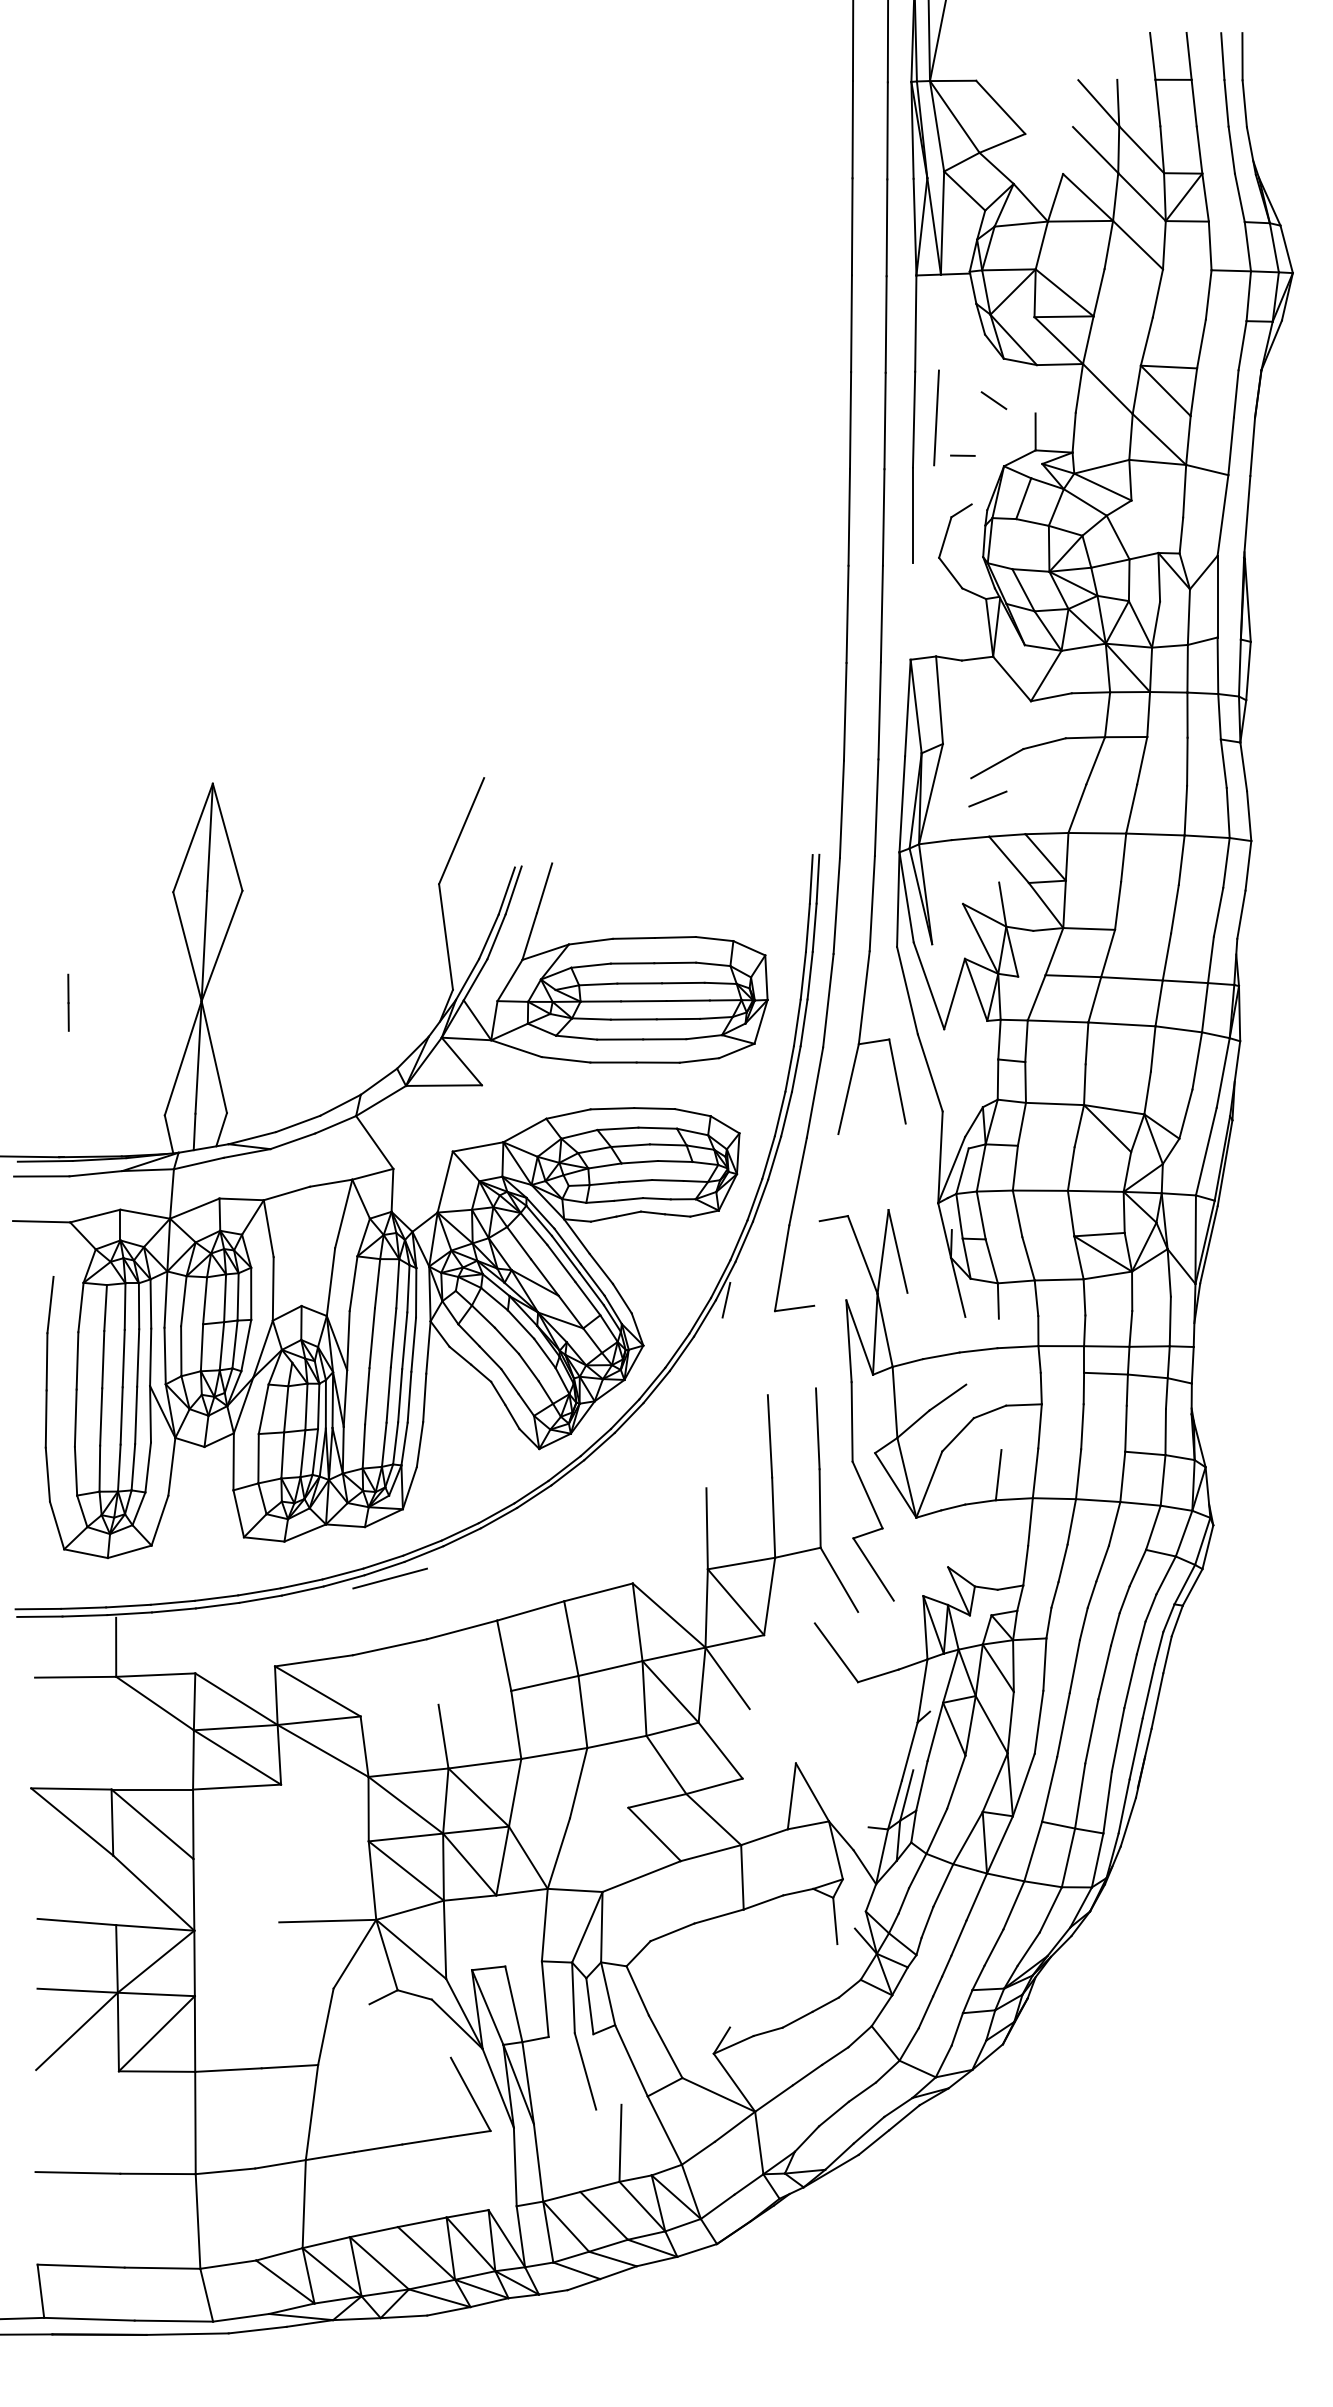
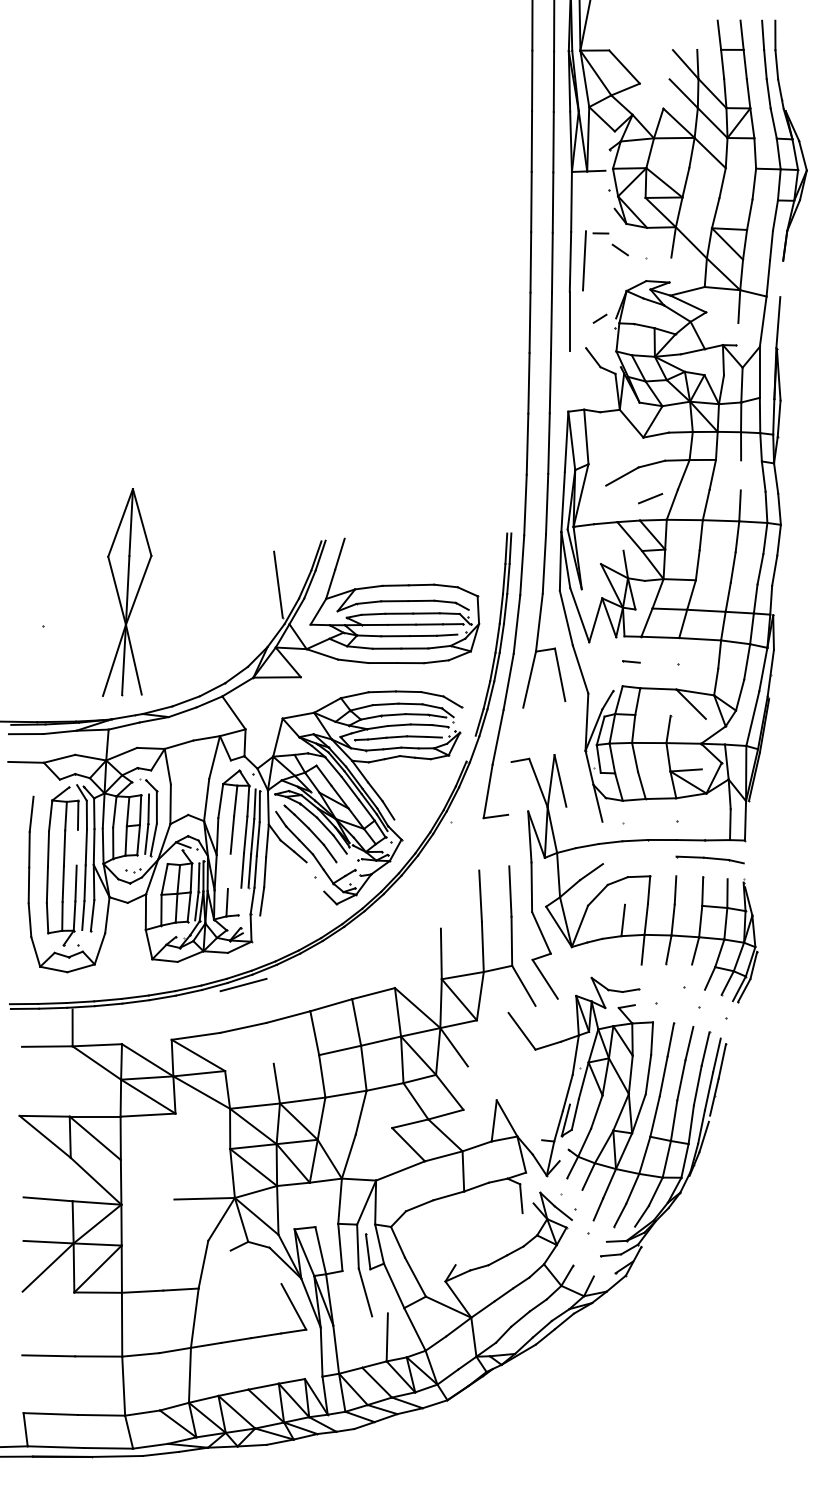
line: (1252, 446) -> (781, 278), removed
line: (962, 455) -> (600, 233), moved
line: (1186, 761) -> (740, 475), removed
line: (987, 798) -> (650, 498), moved
line: (462, 830) -> (288, 518), removed
line: (122, 1358) -> (76, 847), removed
line: (365, 1396) -> (228, 871), removed
line: (383, 1444) -> (239, 901), removed

